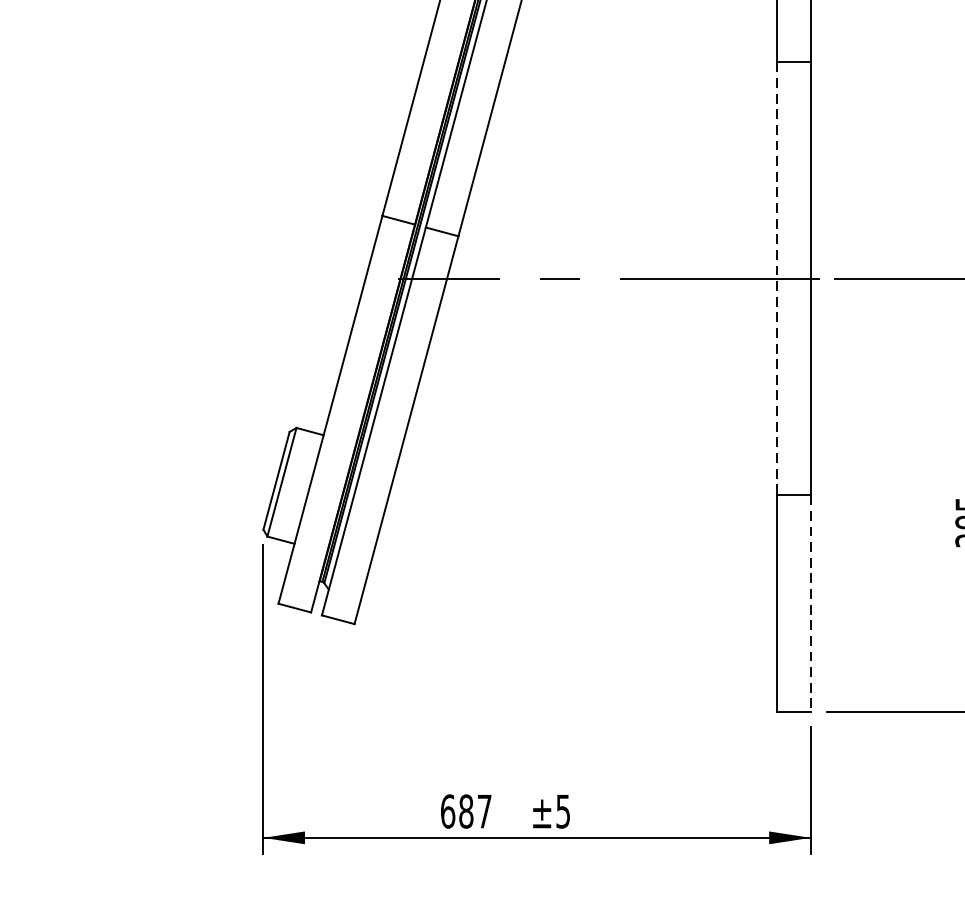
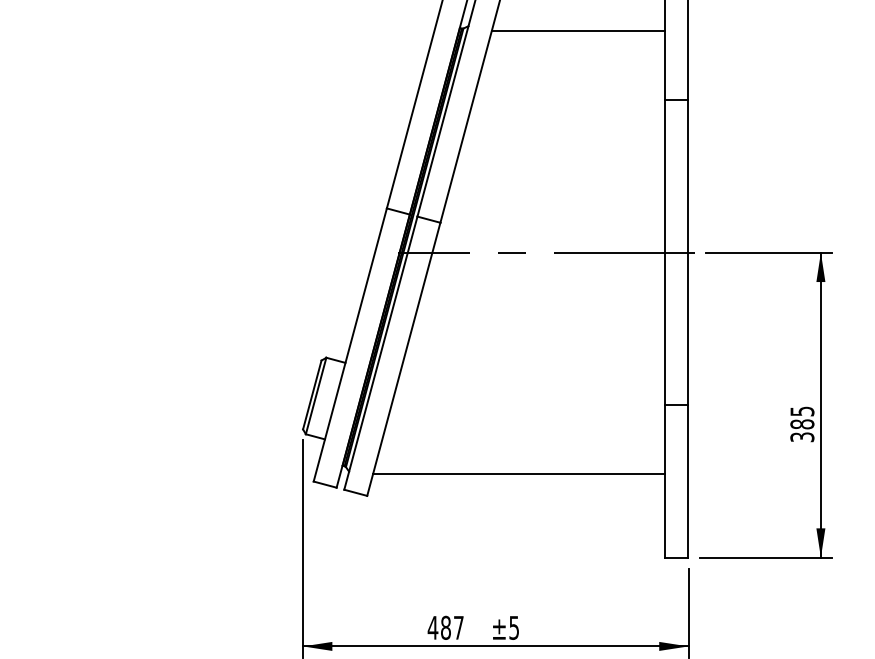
line: (776, 279) -> (664, 253), dashed -> solid
line: (569, 593) -> (518, 474), added
line: (810, 603) -> (688, 481), dashed -> solid
text: (447, 810) -> (432, 627), 687 -> 487

